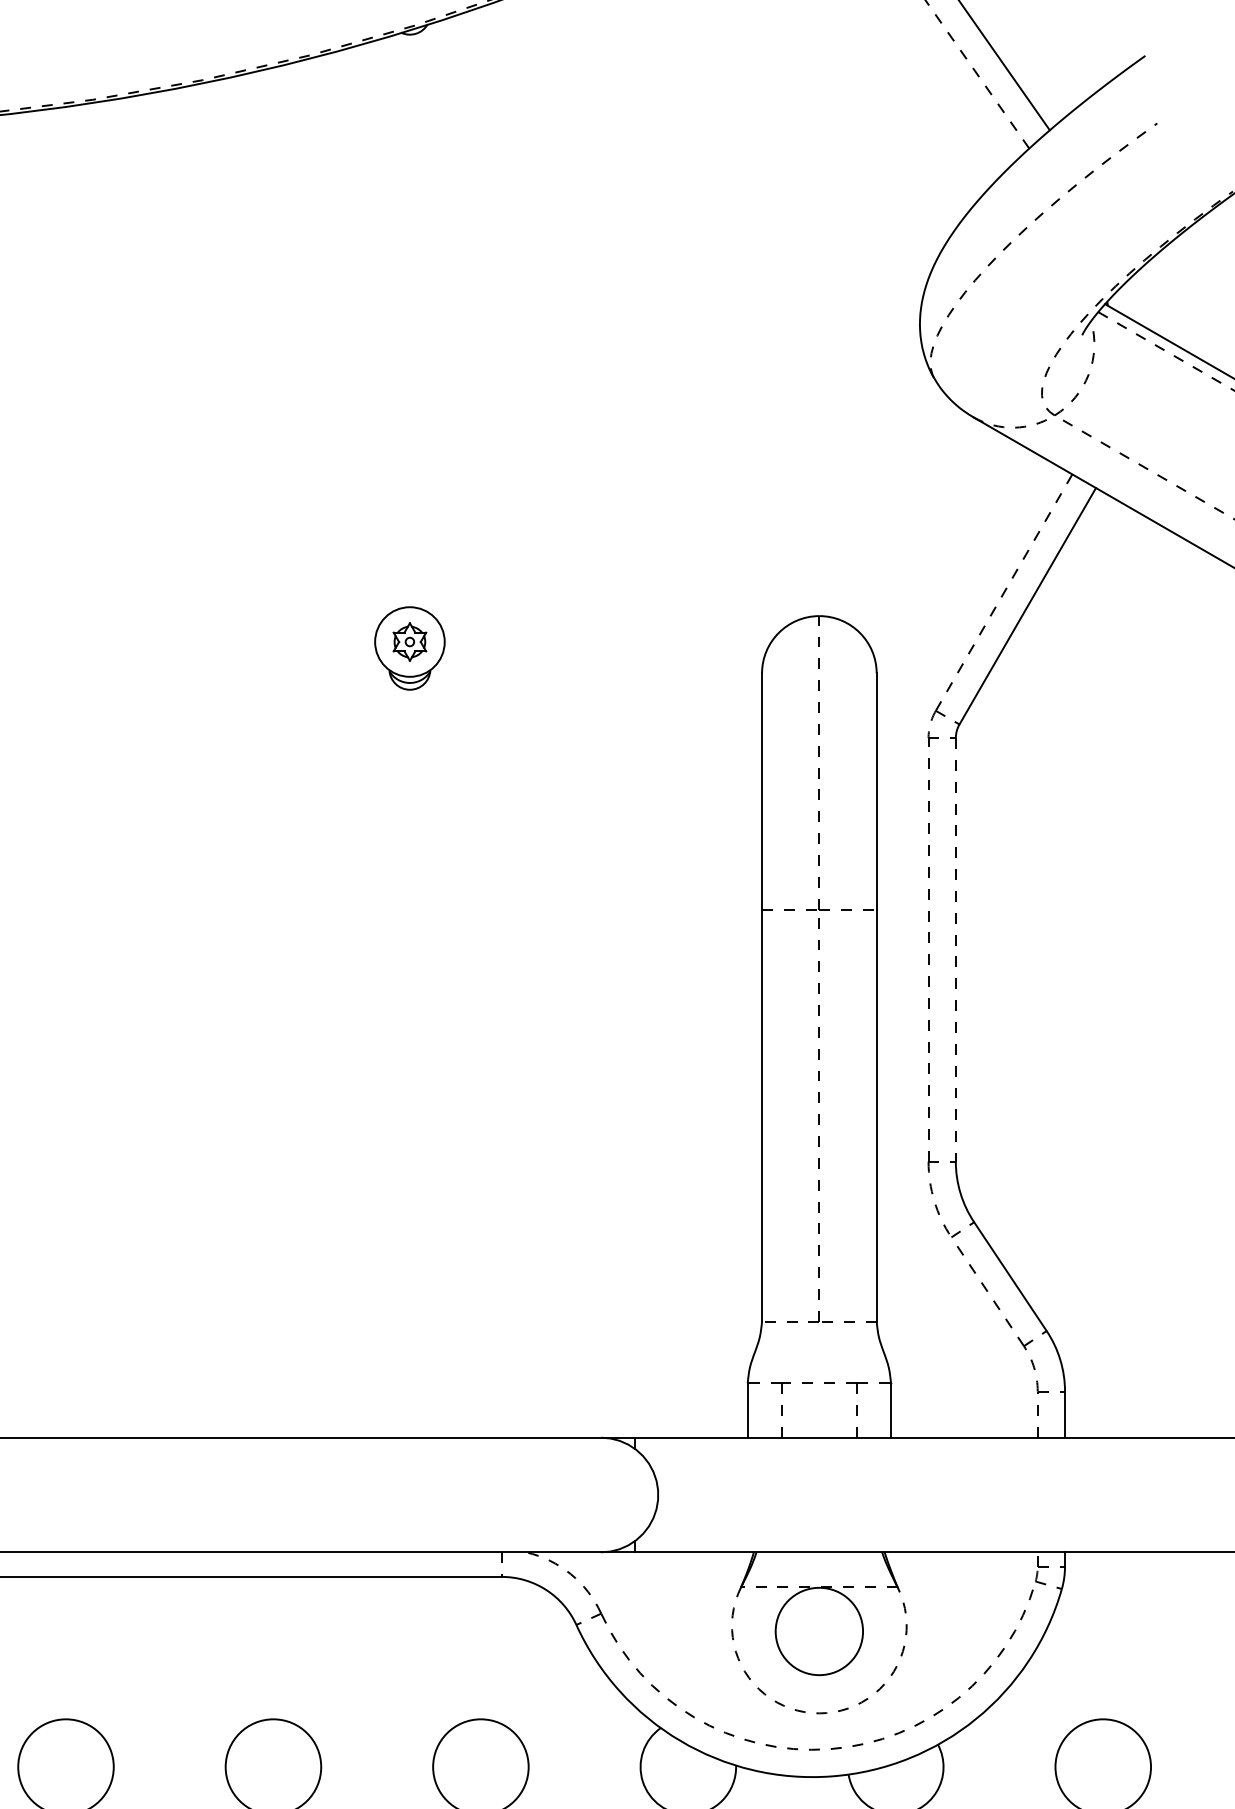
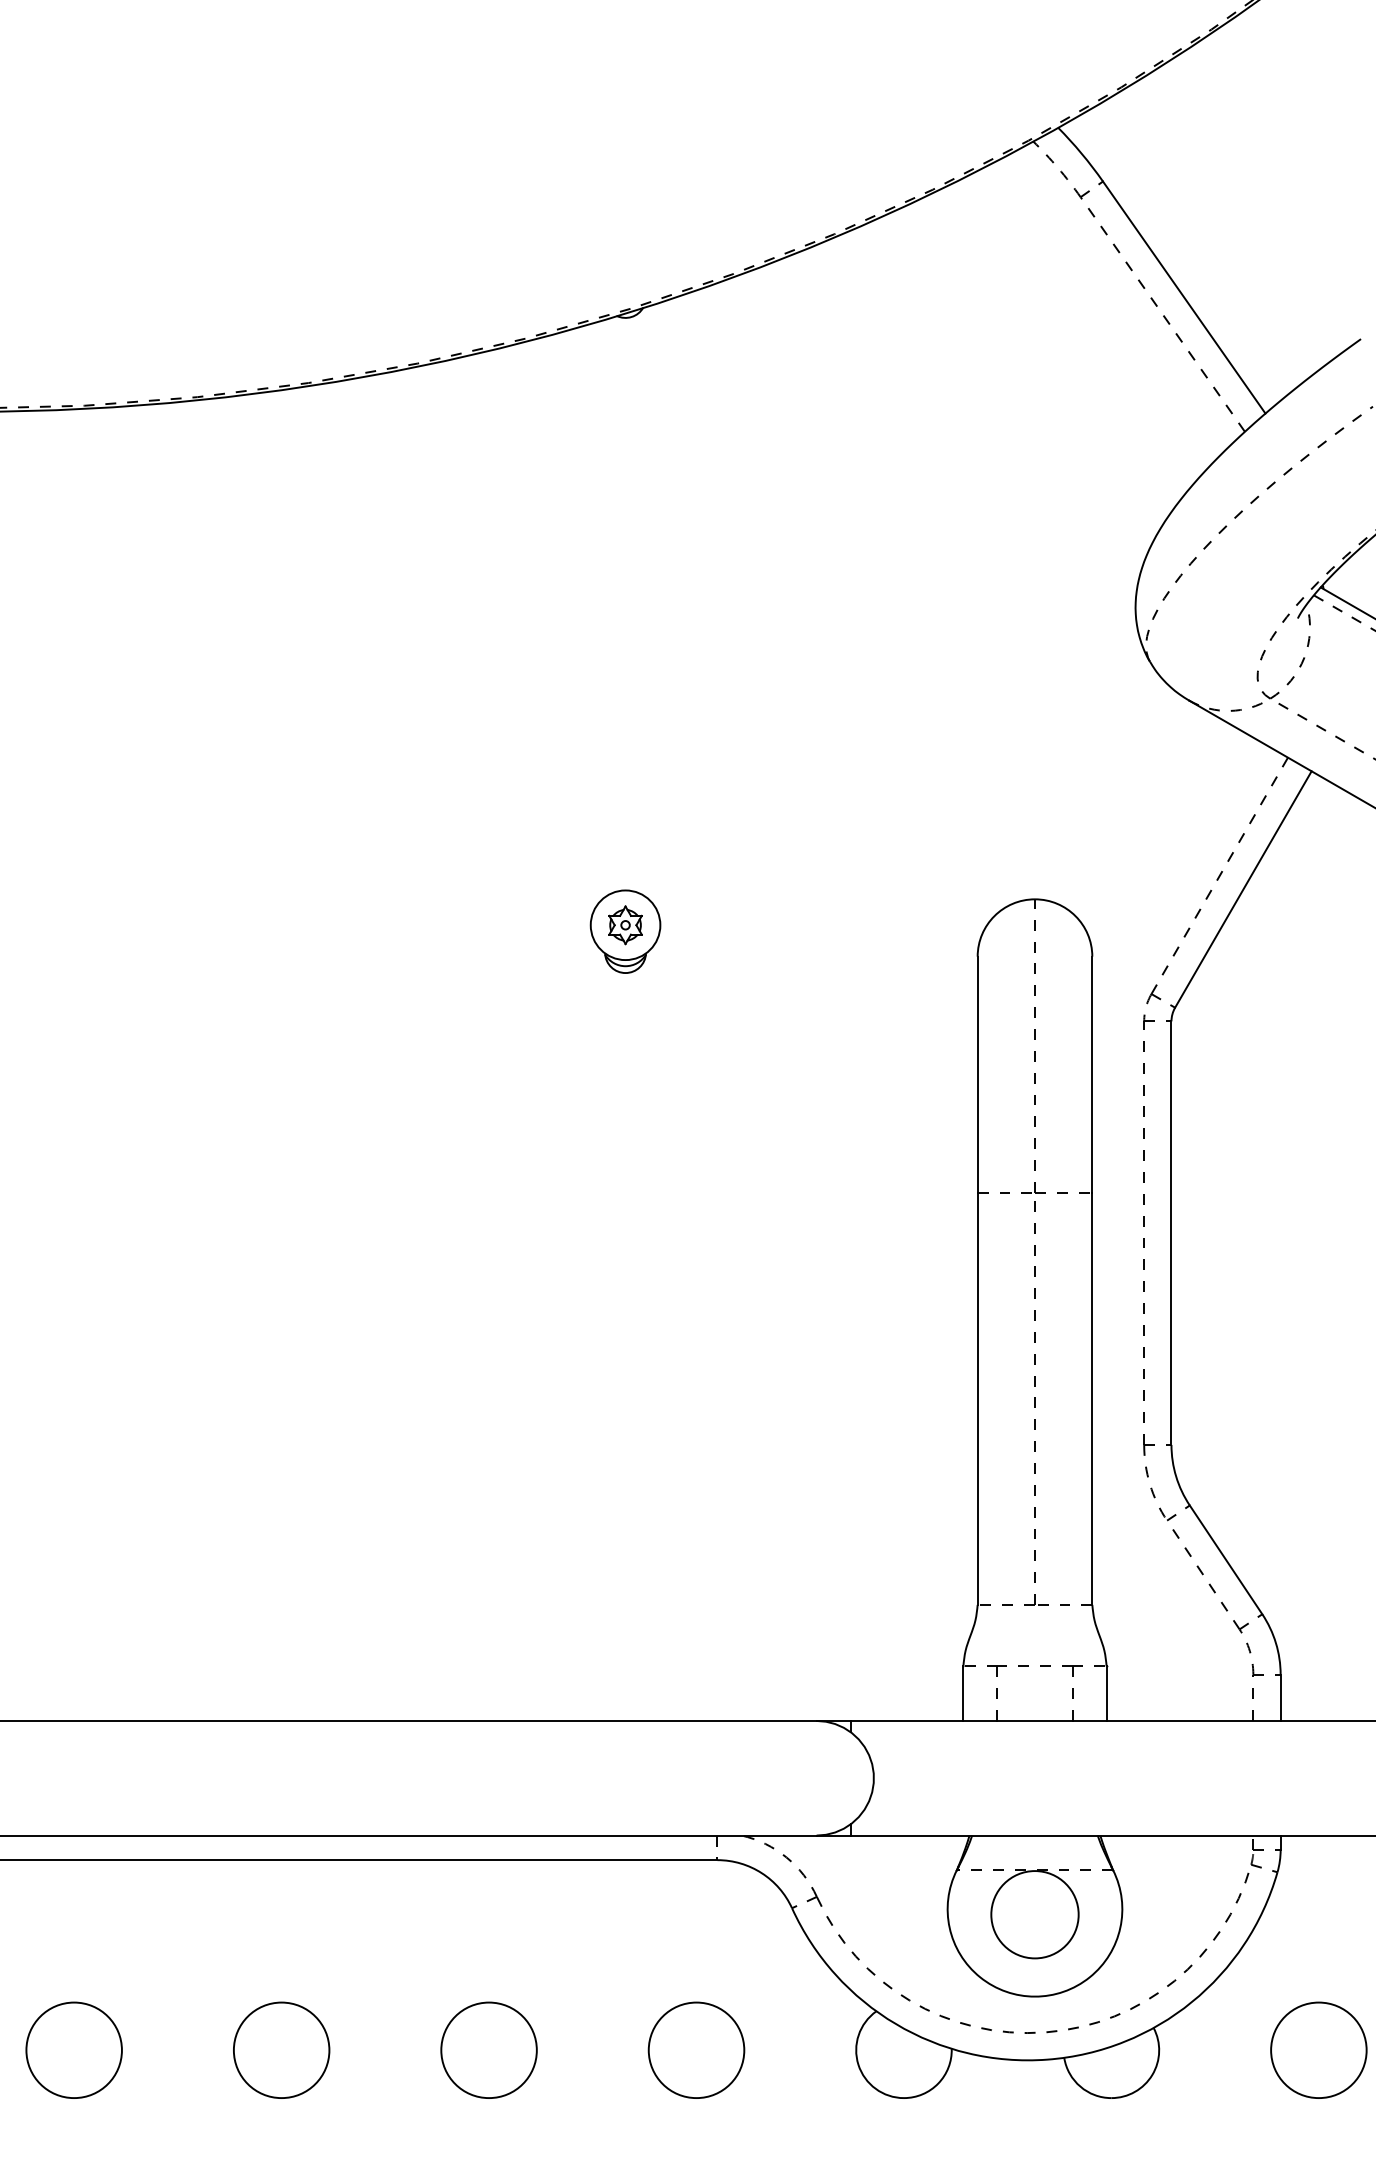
line: (955, 950) -> (1171, 1233), dashed -> solid
arc: (819, 1713) -> (1035, 1996), dashed -> solid

